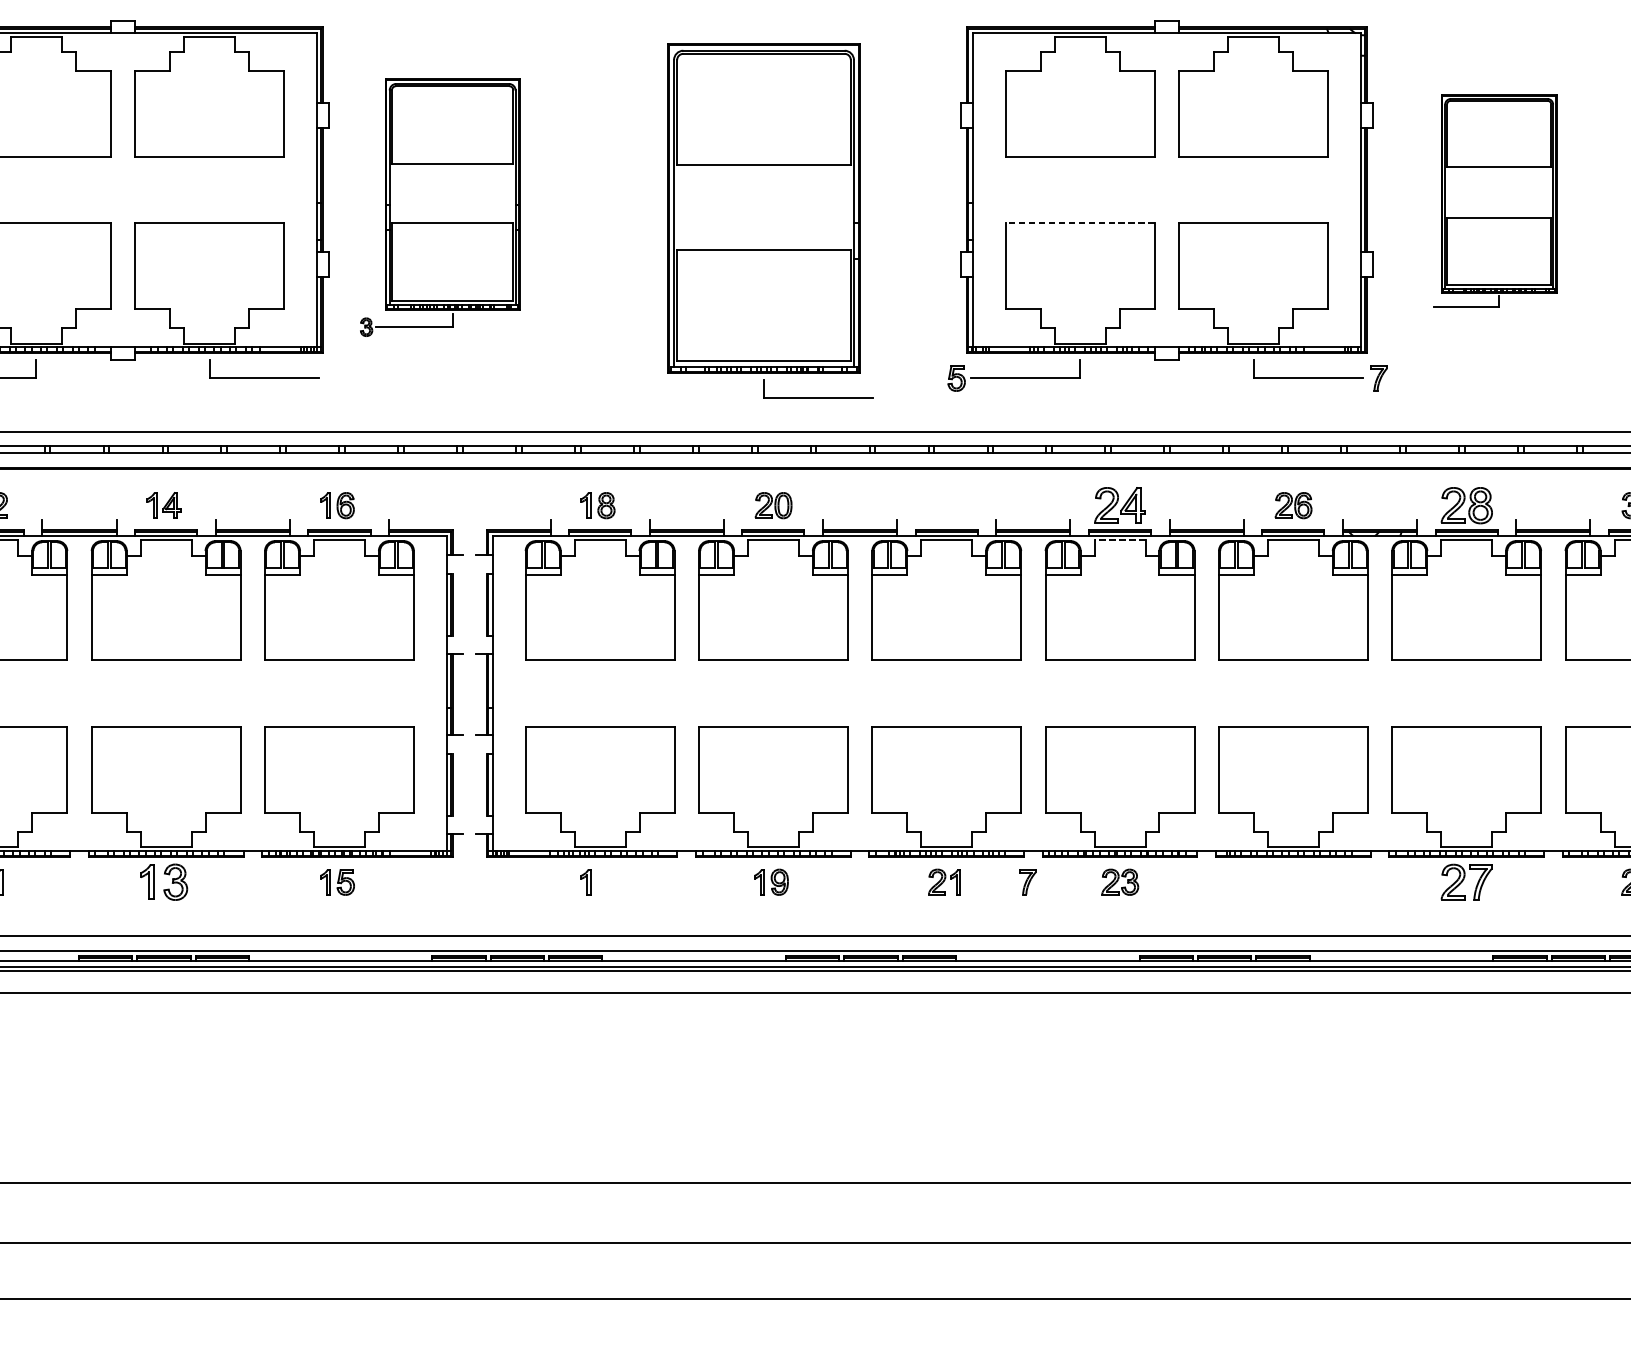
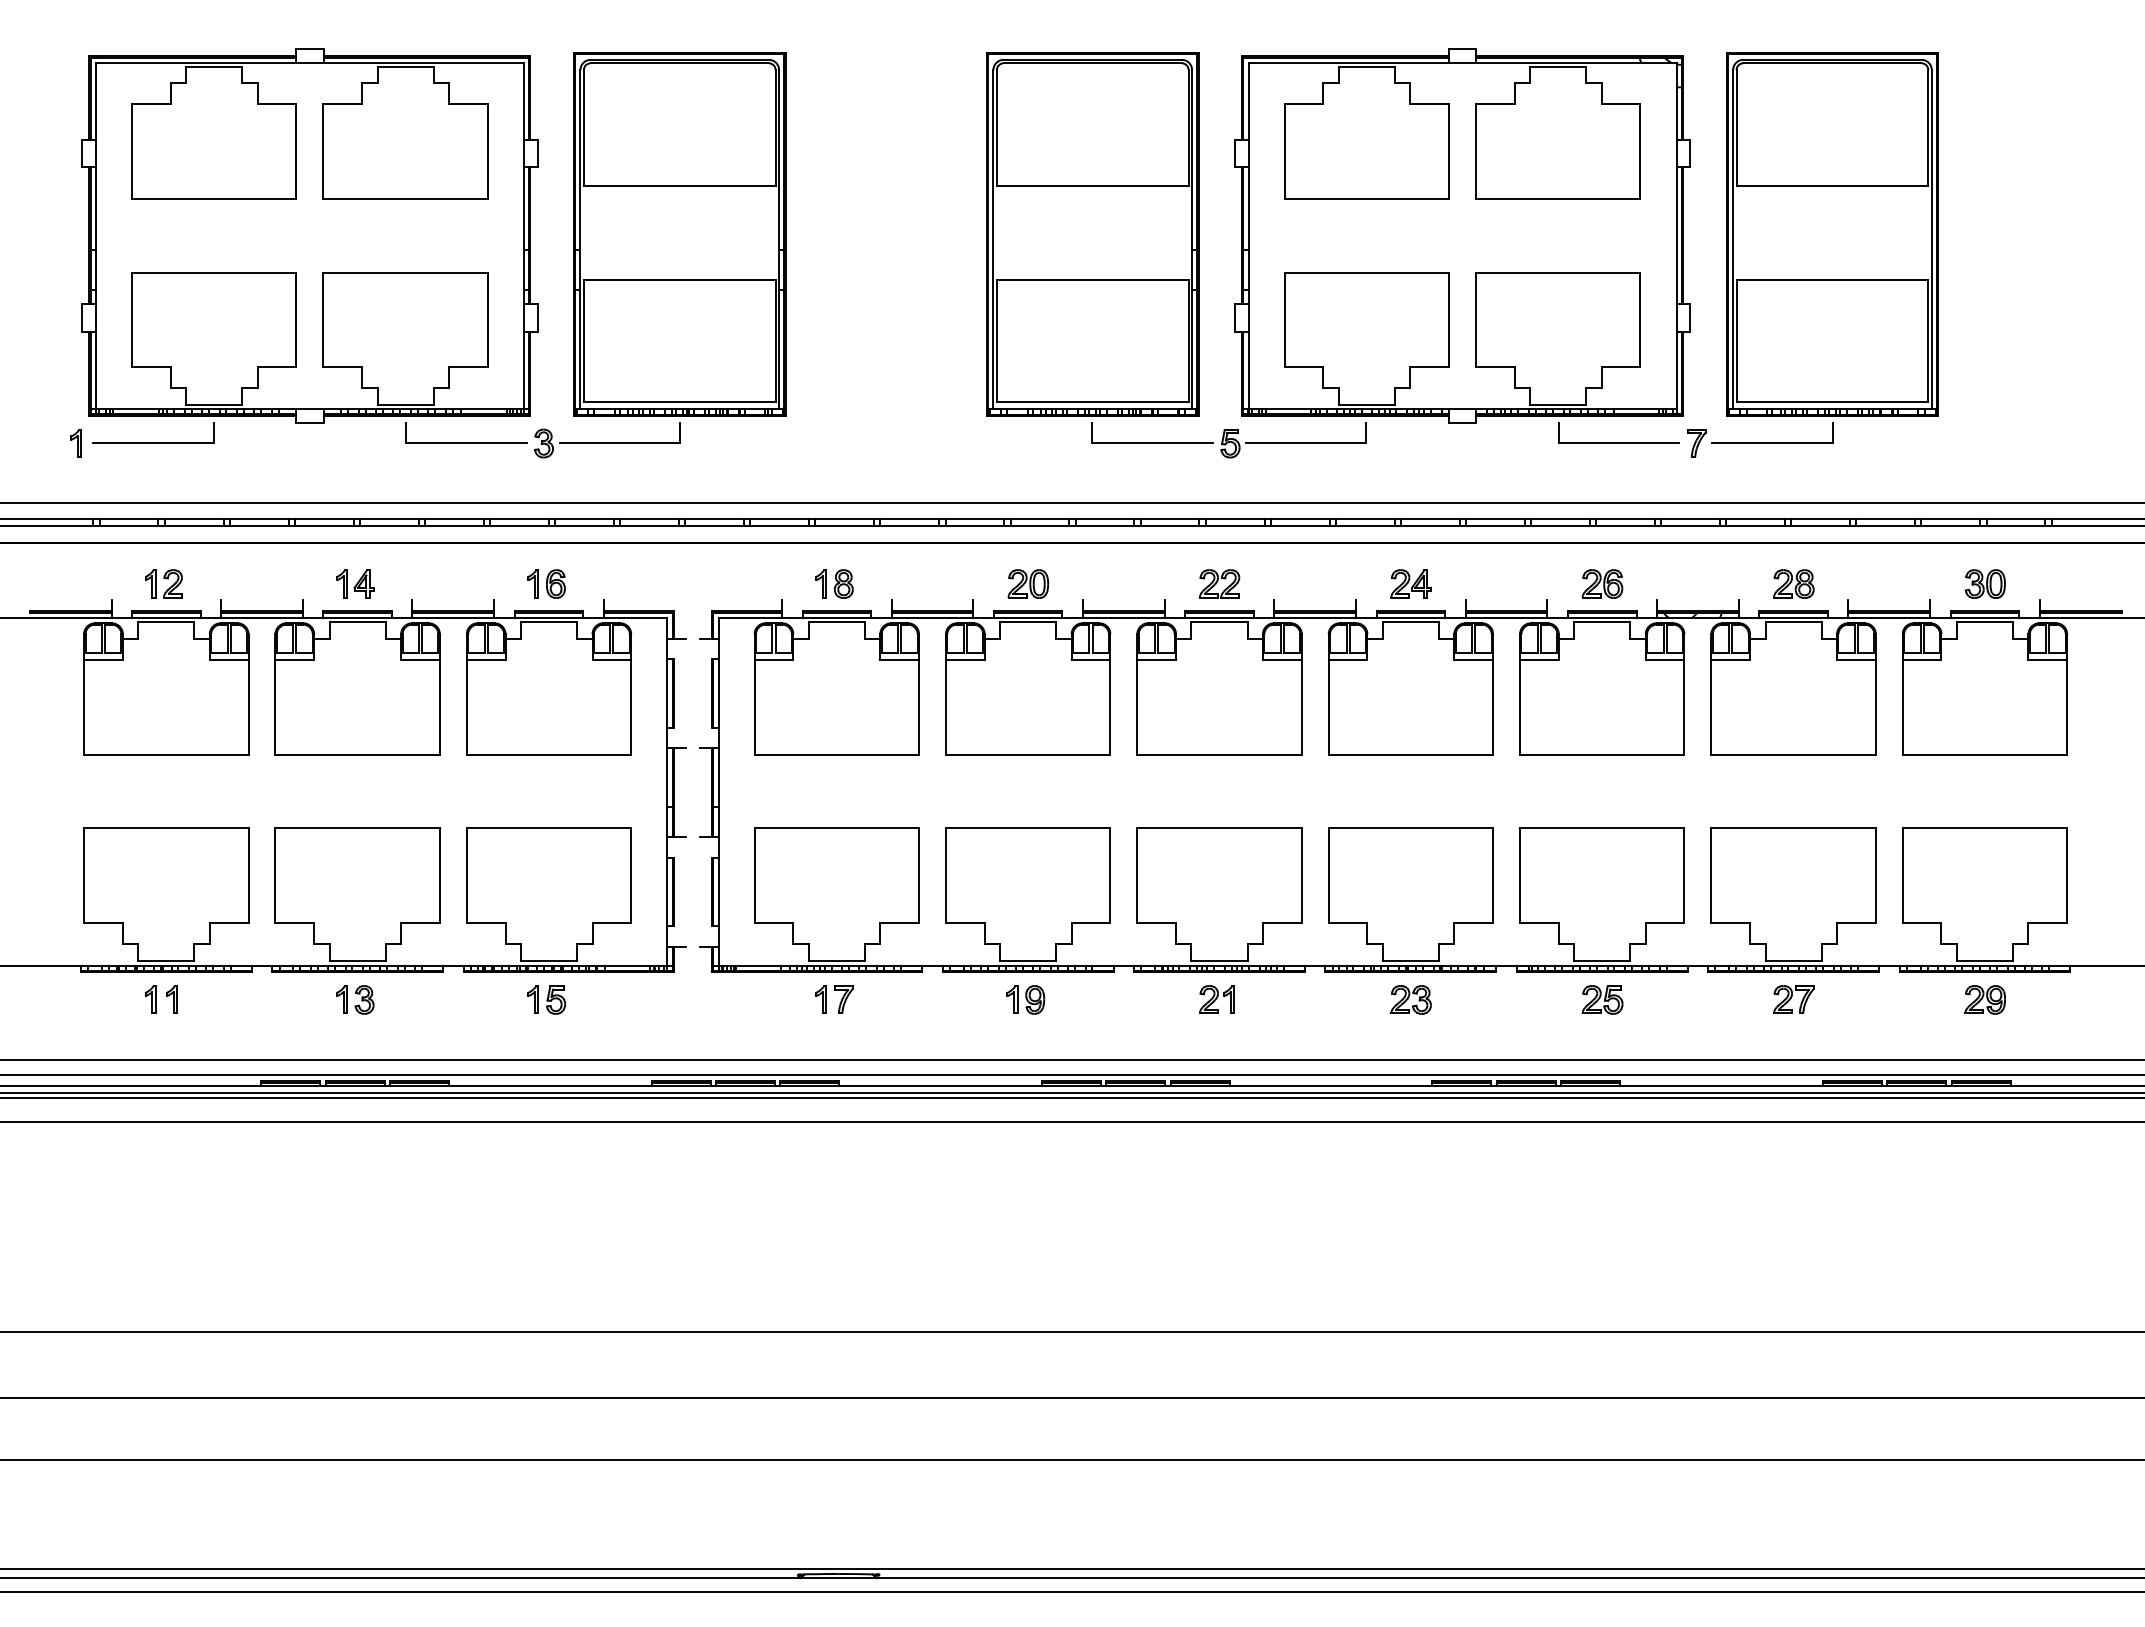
part: (1494, 200) -> (1824, 247), size x1.67
part: (440, 208) -> (660, 255), size x1.43
part: (770, 220) -> (1099, 247), moved
line: (1079, 223) -> (1366, 272), dashed -> solid
part: (946, 505) -> (1219, 583), added
part: (1119, 505) -> (1410, 583), size x0.71
part: (1466, 505) -> (1793, 583), size x0.71
line: (1119, 540) -> (1410, 622), dashed -> solid
part: (164, 881) -> (355, 999), size x0.71
part: (1027, 881) -> (843, 999), moved
part: (1293, 881) -> (1602, 999), added
part: (1466, 881) -> (1793, 999), size x0.71

